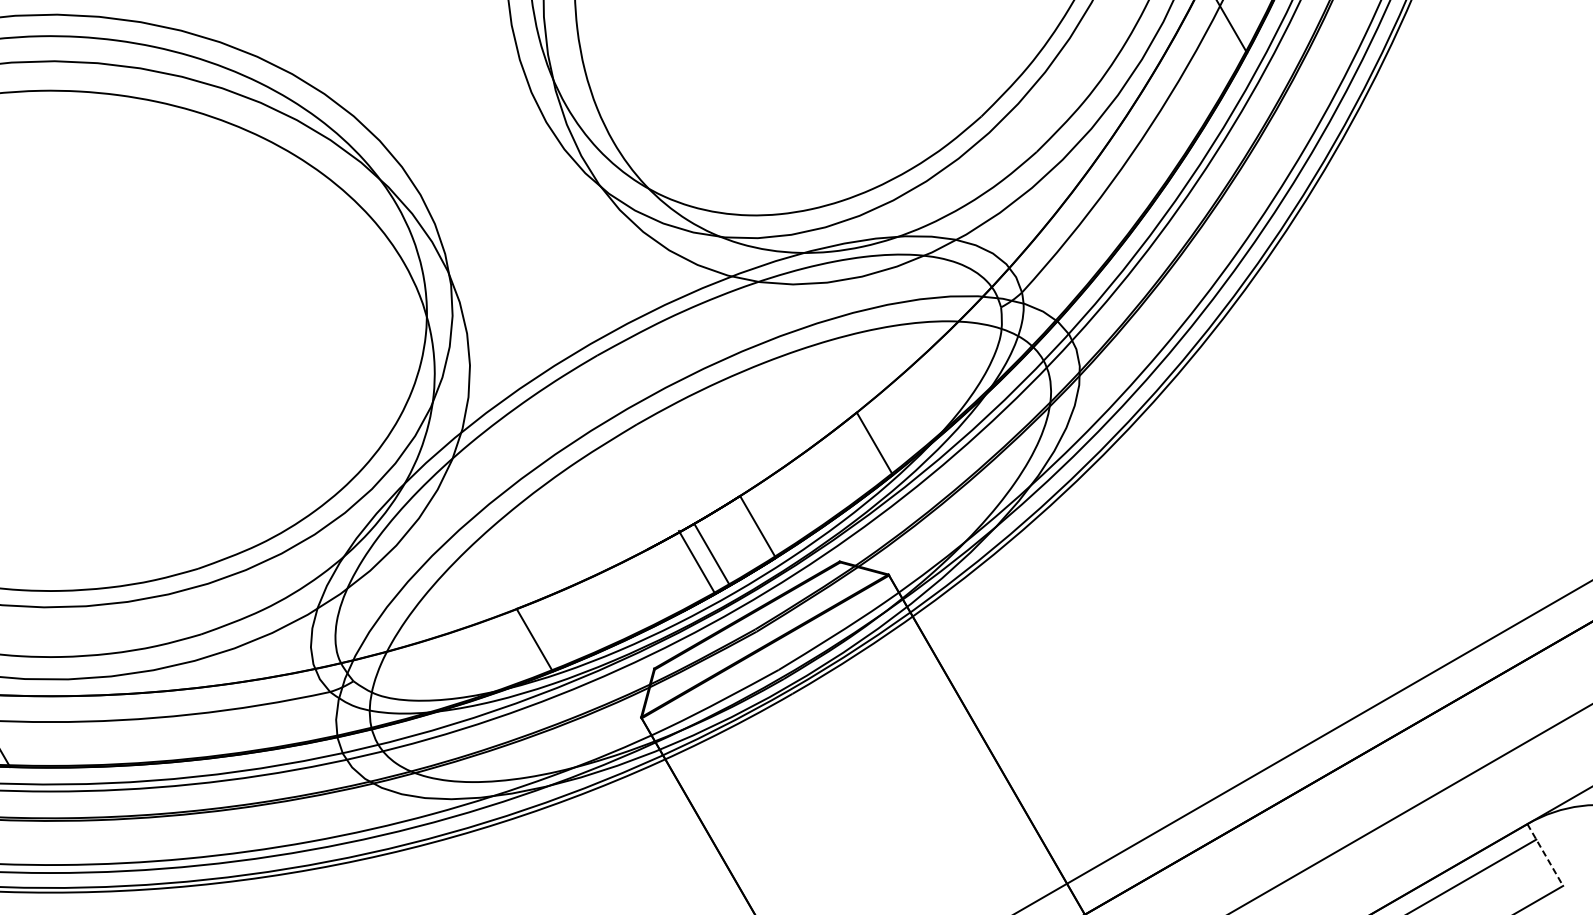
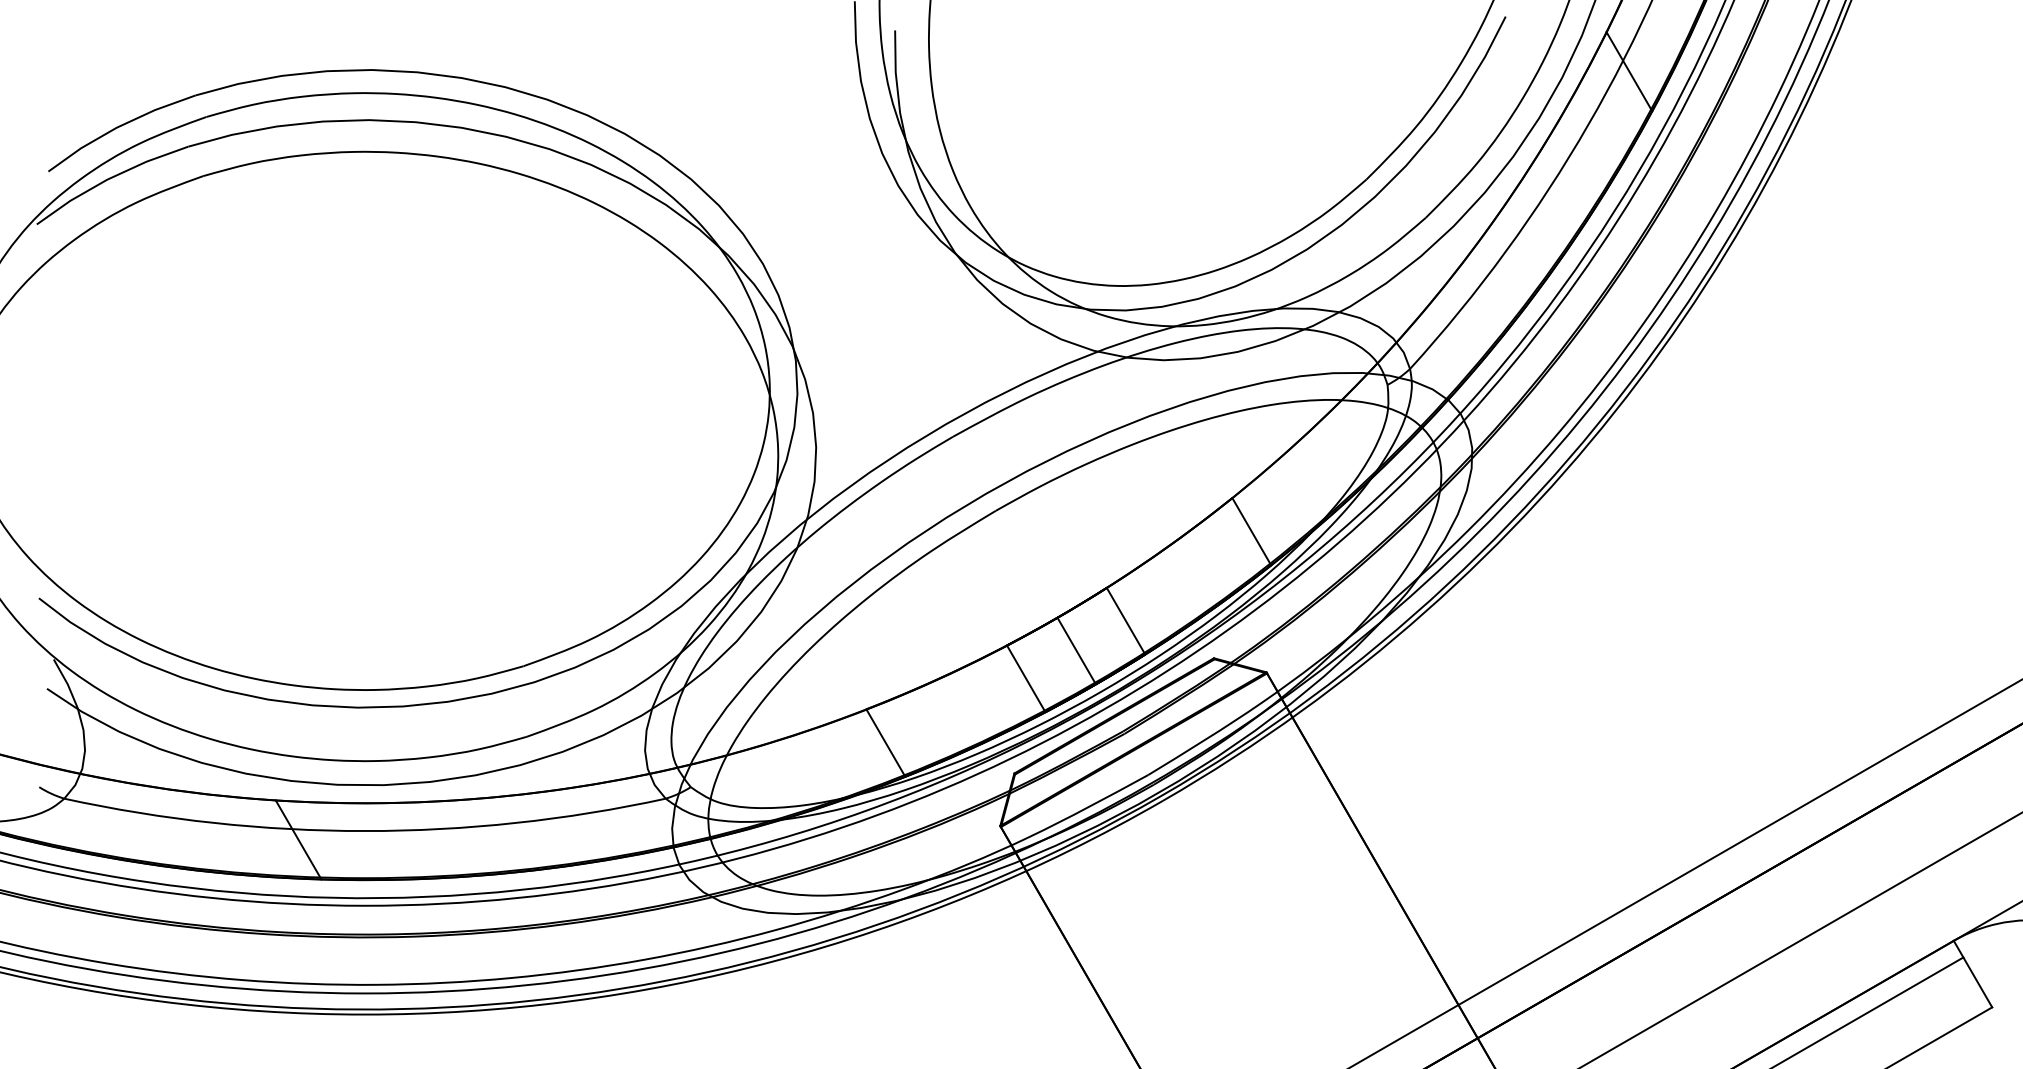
line: (697, 561) -> (1026, 678), moved
line: (1545, 855) -> (1973, 974), dashed -> solid

